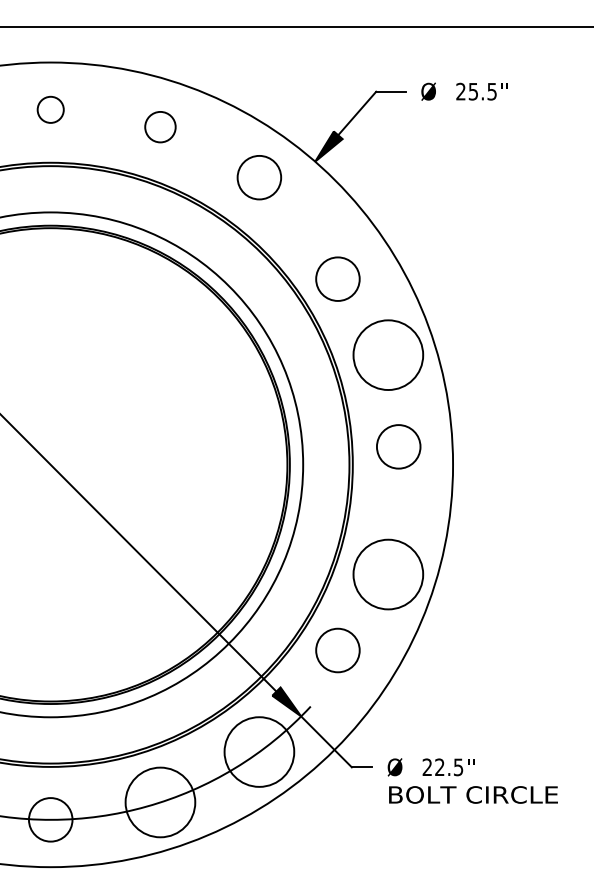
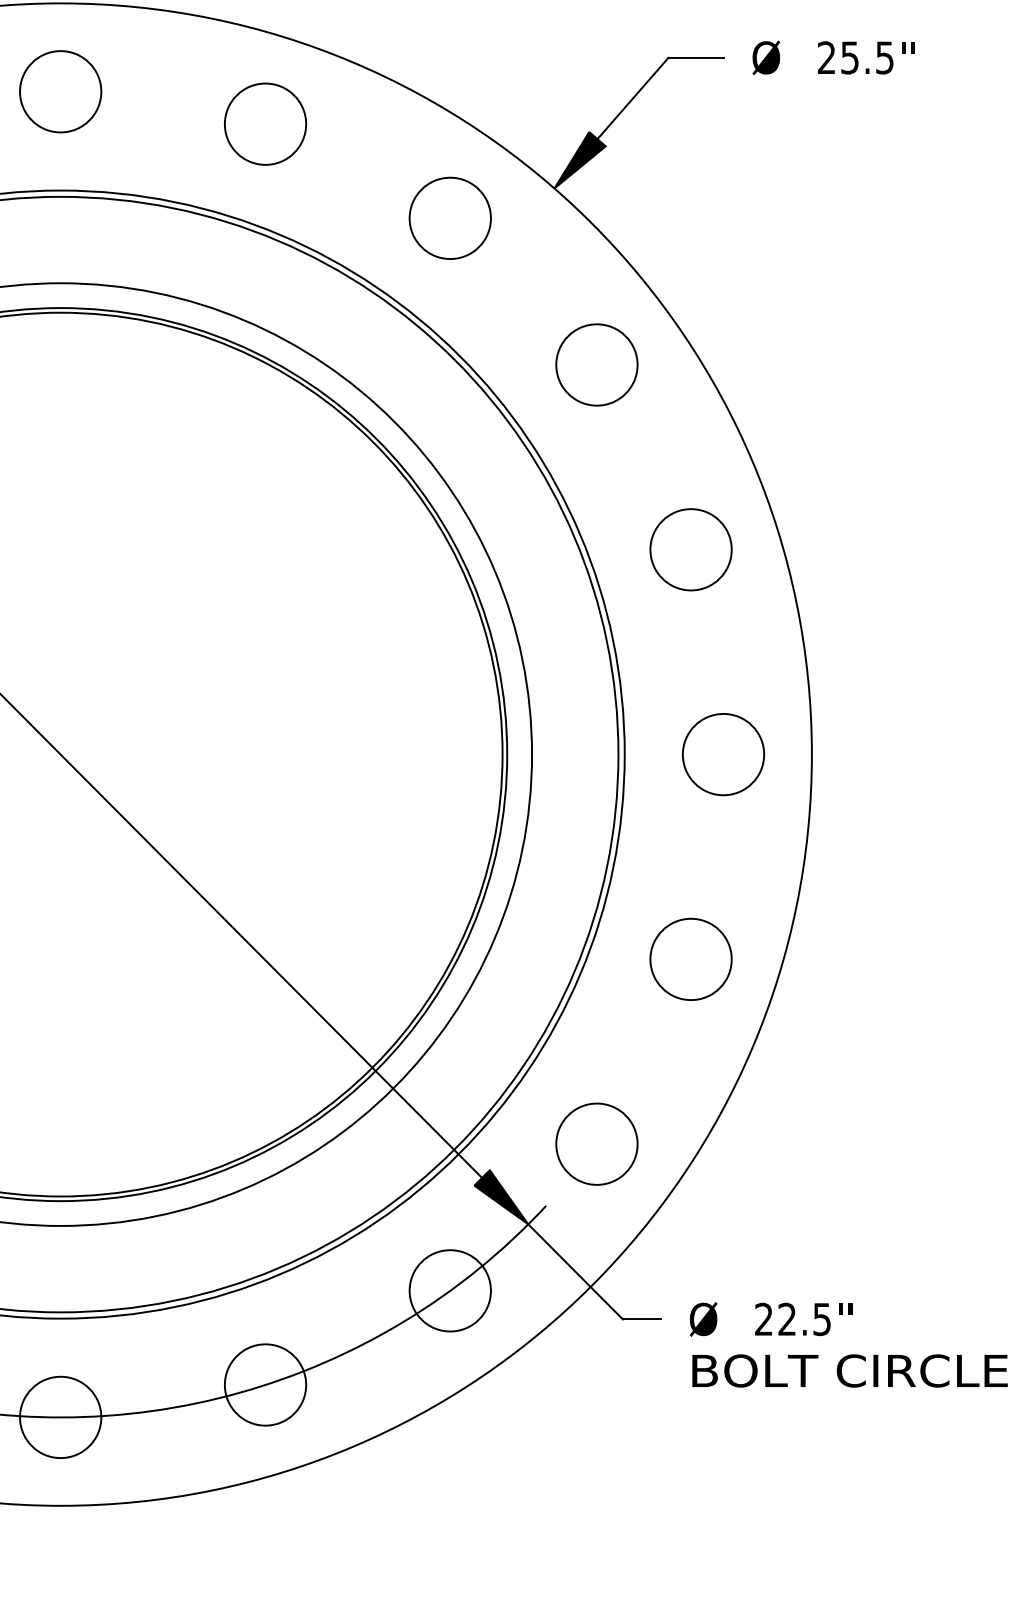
circle: (50, 109) -> (60, 91), size x1.67
circle: (160, 126) -> (265, 122), size x1.43
circle: (337, 278) -> (596, 363), moved
circle: (388, 354) -> (691, 548), size x0.62
circle: (398, 446) -> (723, 753), moved
circle: (388, 574) -> (691, 959), size x0.62
circle: (337, 650) -> (596, 1144), moved
circle: (259, 751) -> (450, 1289), size x0.62
circle: (160, 802) -> (265, 1385), size x0.62

